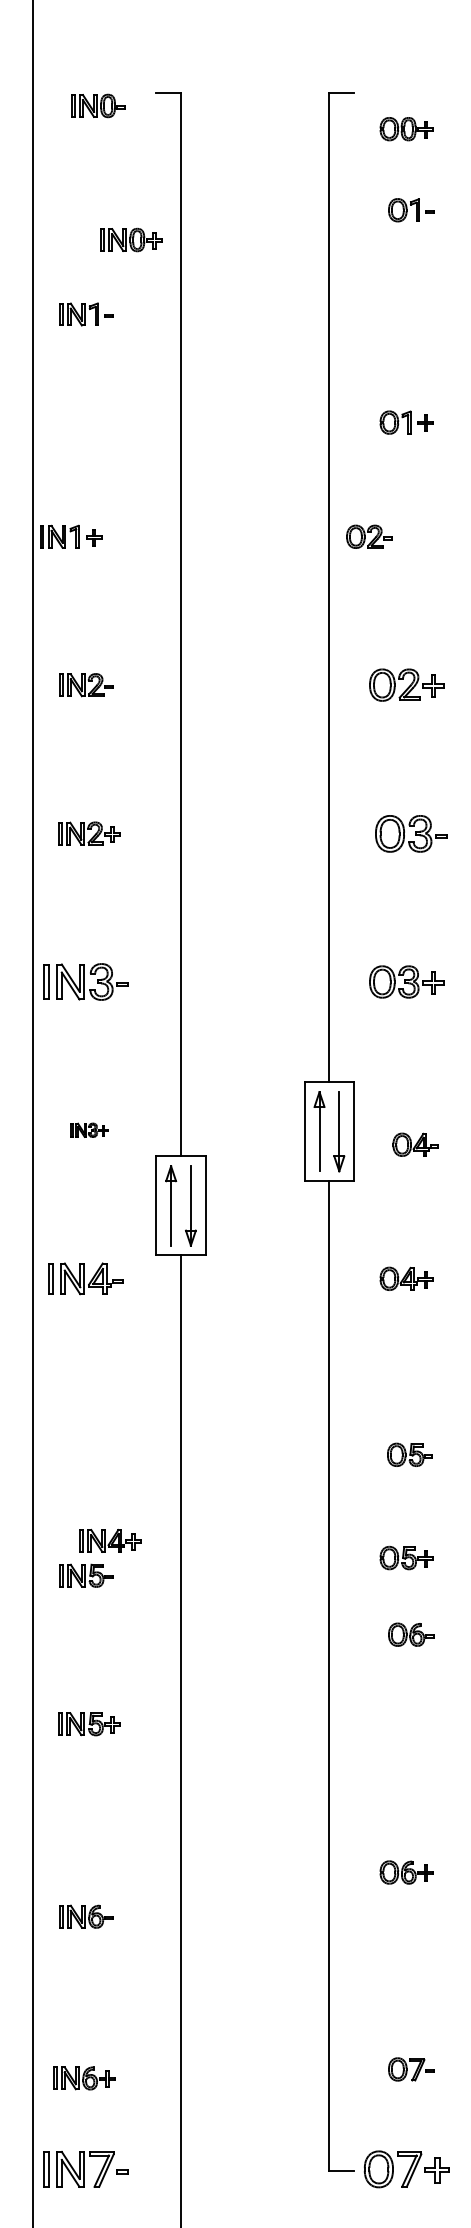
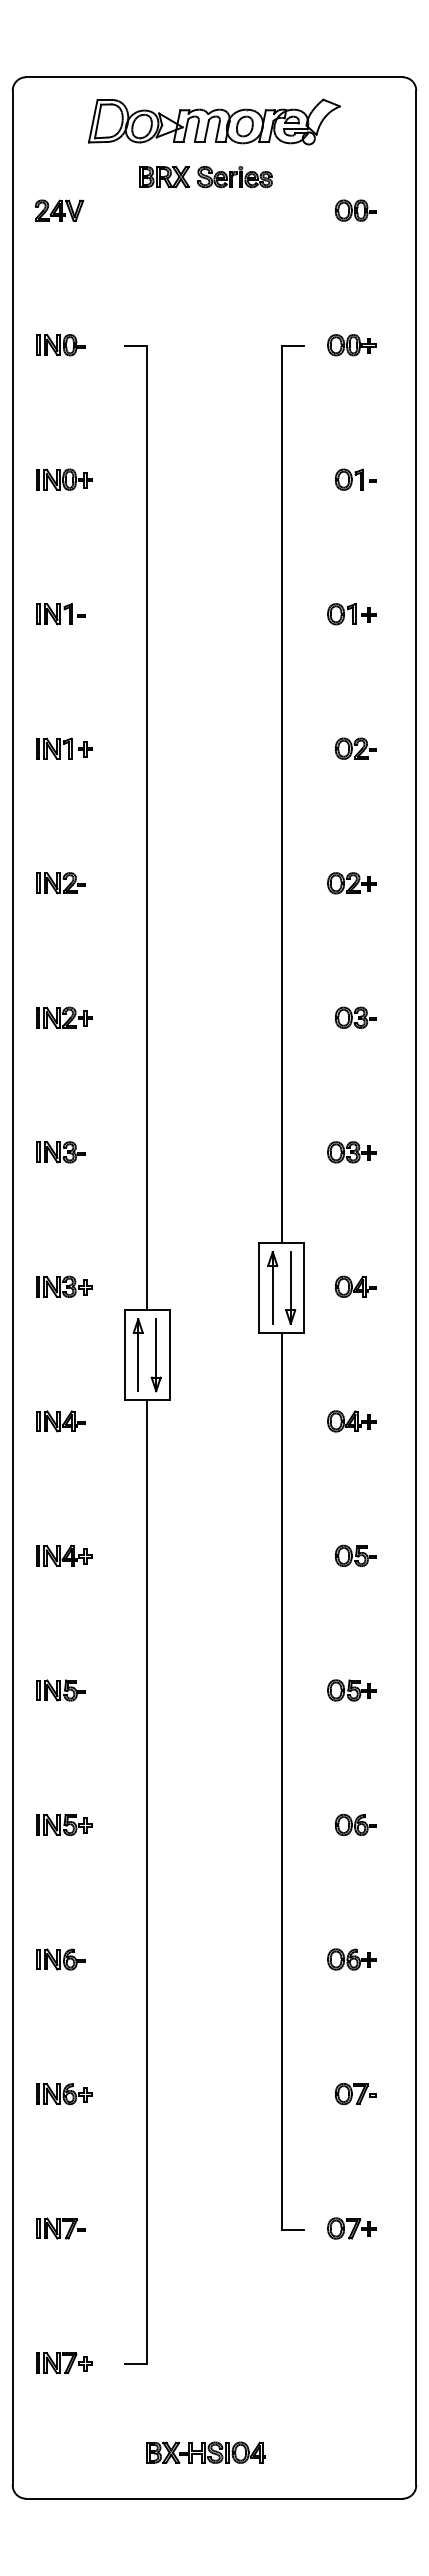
part: (97, 106) -> (60, 345), moved
part: (406, 129) -> (351, 345), moved
part: (410, 210) -> (355, 479), moved
part: (131, 239) -> (64, 479), moved
part: (85, 314) -> (60, 614), moved
part: (406, 422) -> (351, 614), moved
part: (70, 536) -> (64, 748), moved
part: (368, 536) -> (355, 748), moved
part: (406, 685) -> (351, 883), size x0.71
part: (410, 833) -> (355, 1017), size x0.62
part: (85, 982) -> (60, 1152), size x0.62
part: (406, 982) -> (351, 1152), size x0.71
part: (89, 1130) -> (64, 1286), size x1.67
part: (415, 1144) -> (355, 1286), moved
part: (85, 1279) -> (60, 1421), size x0.71
part: (409, 1454) -> (355, 1555), moved
part: (110, 1540) -> (64, 1555), moved
part: (406, 1558) -> (351, 1690), moved
part: (410, 1634) -> (355, 1824), moved
part: (85, 1916) -> (60, 1959), moved
part: (410, 2070) -> (355, 2094), moved
part: (84, 2078) -> (64, 2094), moved
part: (85, 2169) -> (60, 2228), size x0.62
part: (406, 2169) -> (351, 2228), size x0.62

